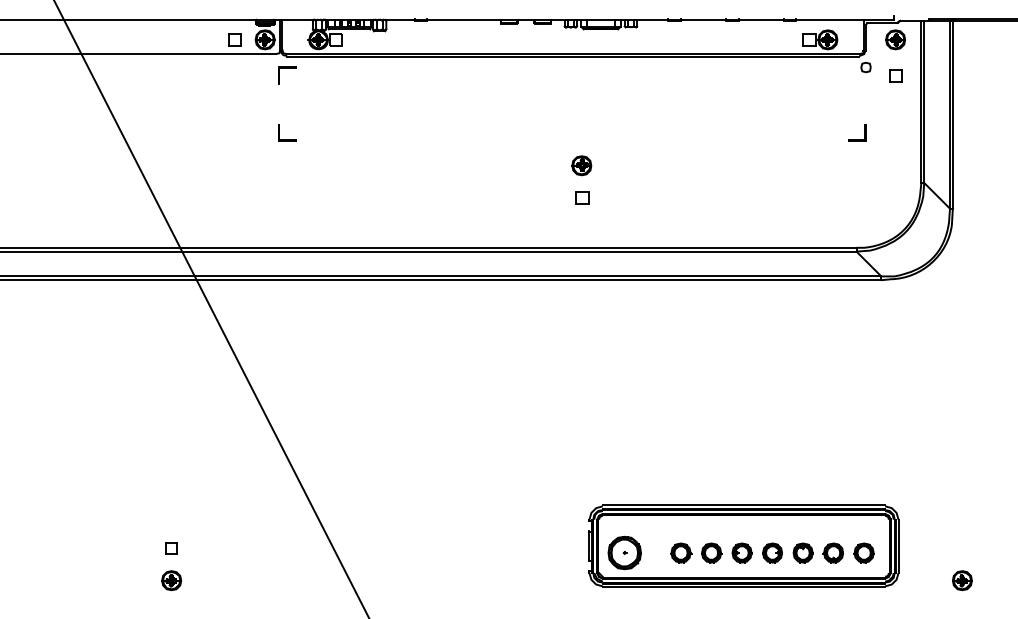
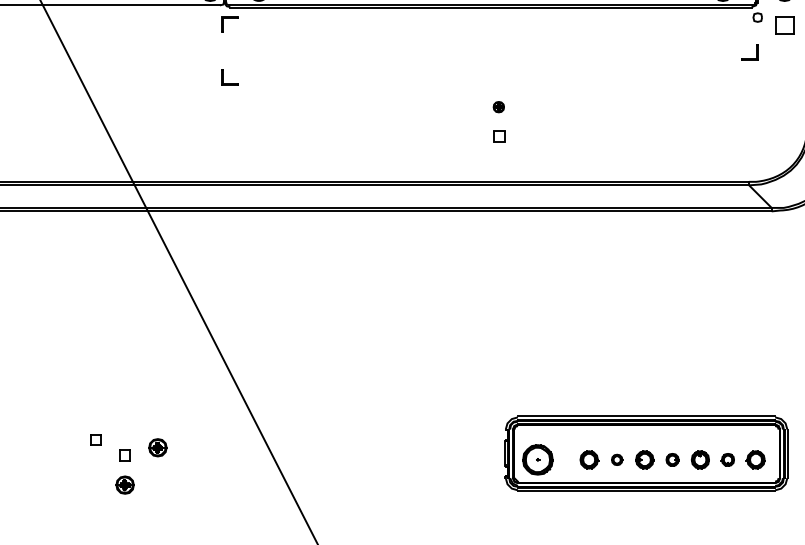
part: (895, 75) -> (784, 24), size x1.6
part: (864, 132) -> (756, 52), moved
part: (581, 165) -> (498, 106), size x0.6
part: (139, 531) -> (95, 440), added
part: (207, 539) -> (157, 447), added
part: (711, 552) -> (616, 459), size x0.6
part: (772, 552) -> (672, 459), size x0.7
part: (832, 552) -> (727, 459), size x0.7

